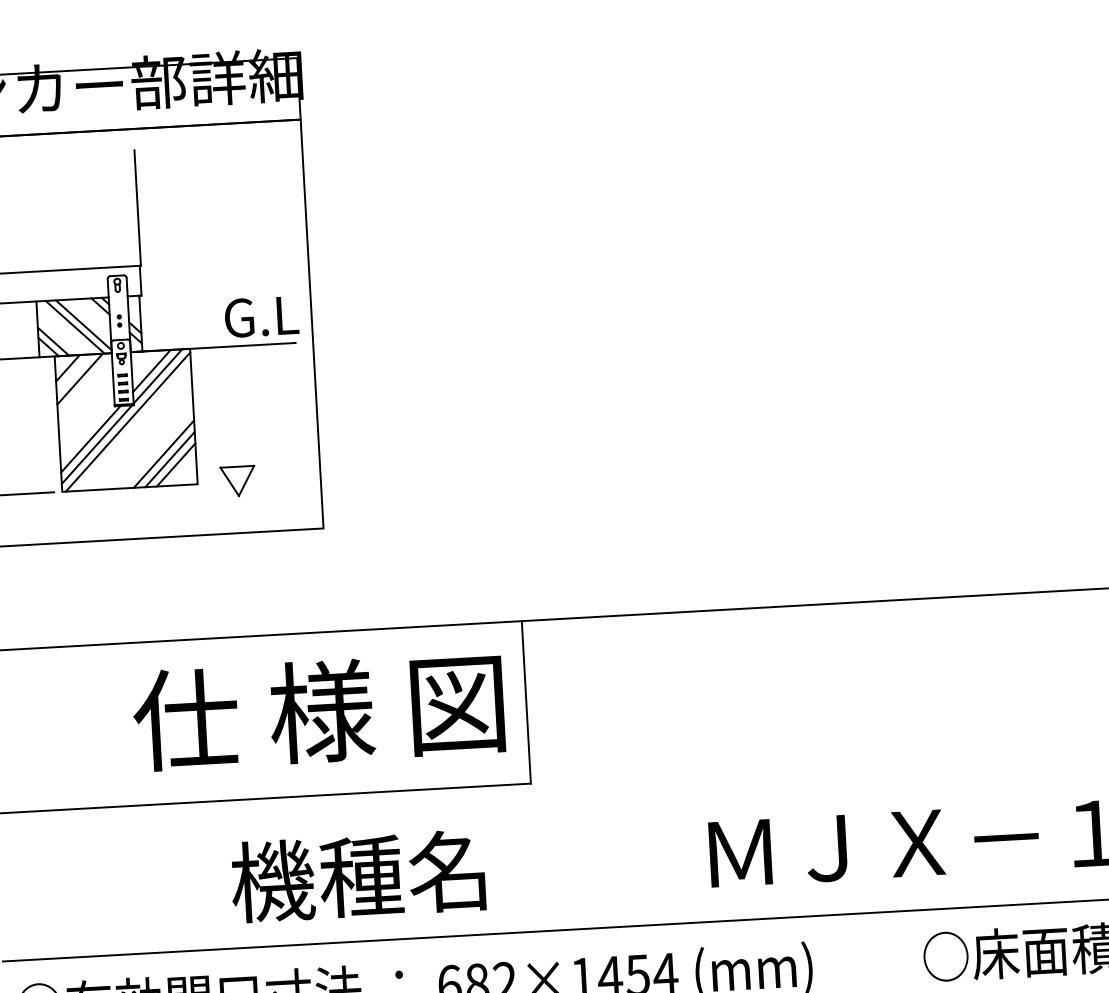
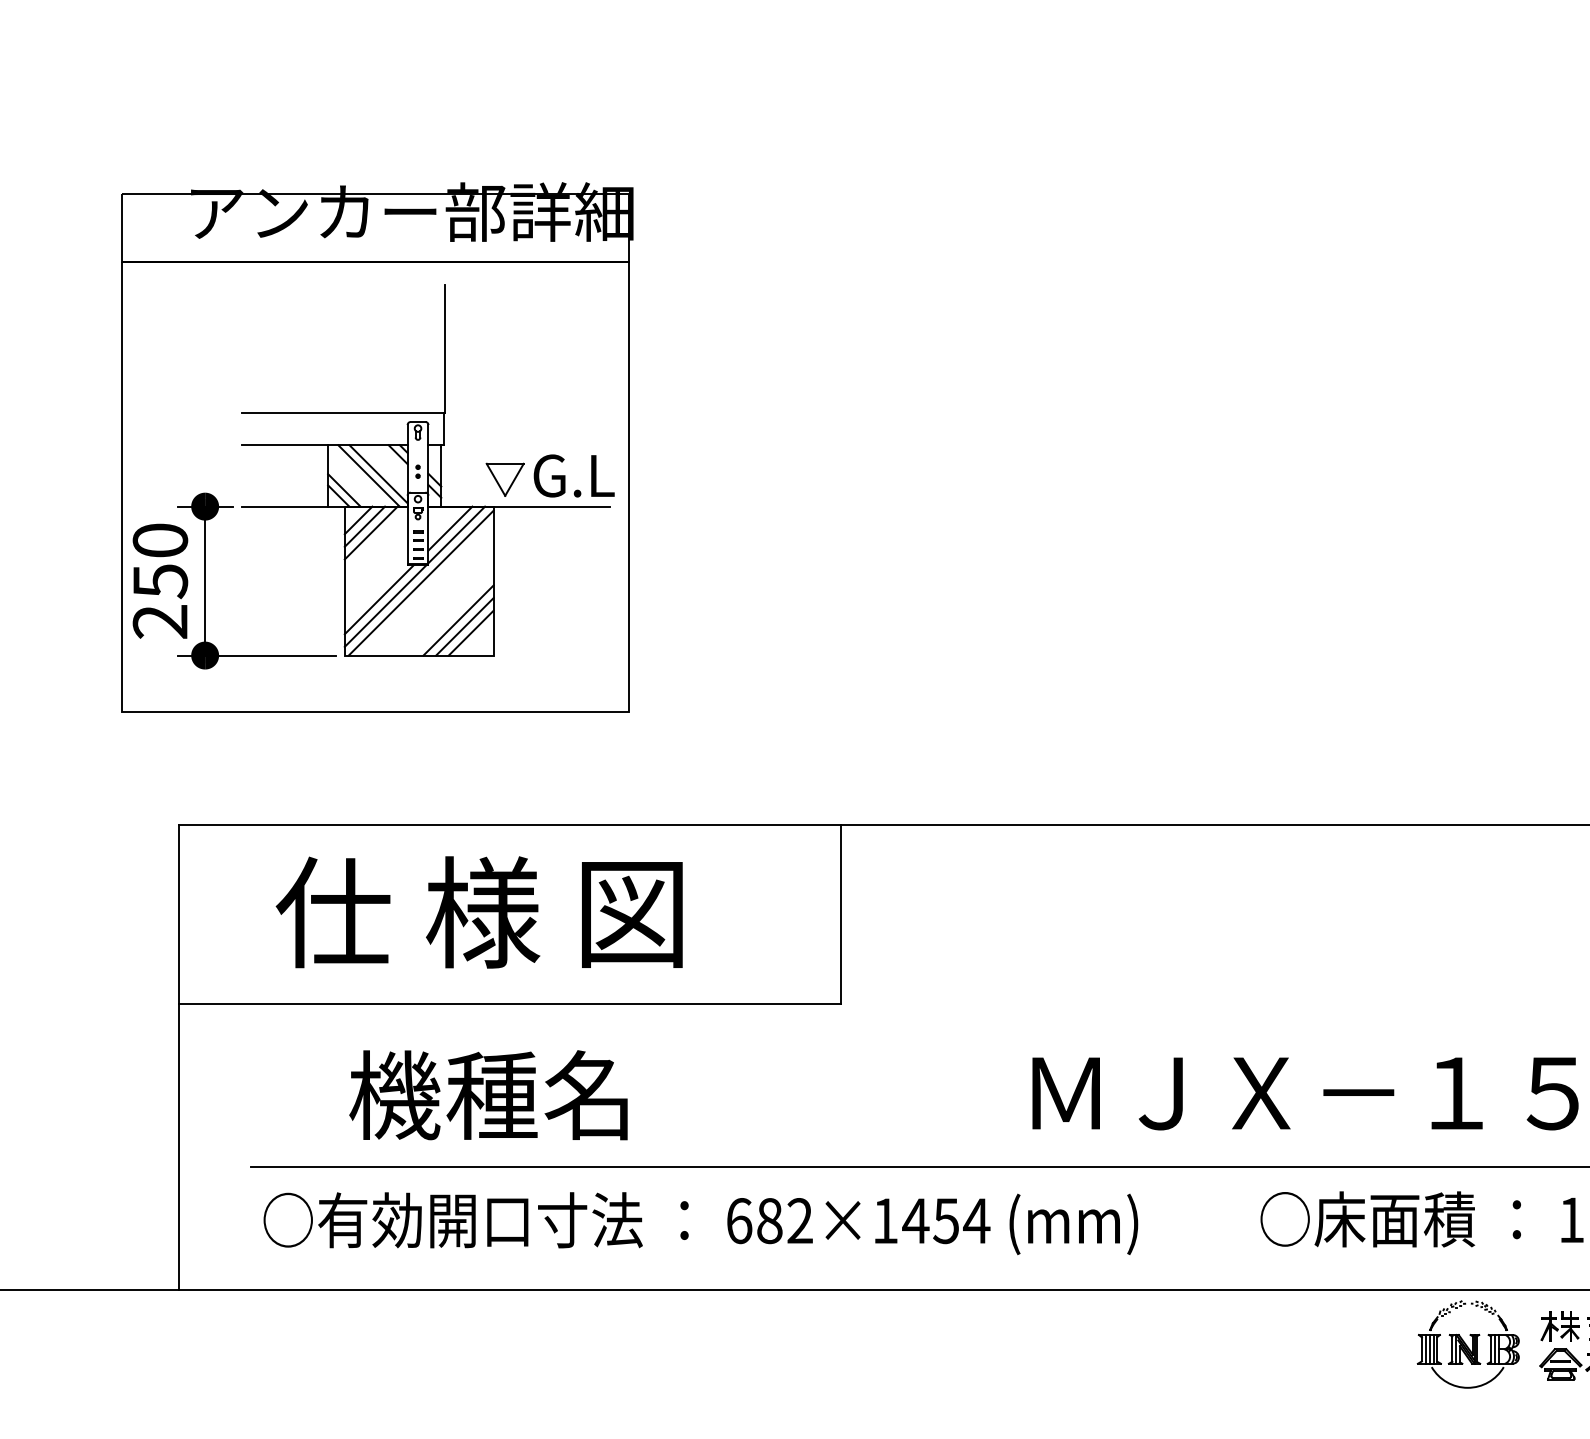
line: (73, 373) -> (364, 526), added
part: (237, 481) -> (504, 479), moved
text: (317, 711) -> (478, 912), moved
text: (358, 876) -> (488, 1095), moved

